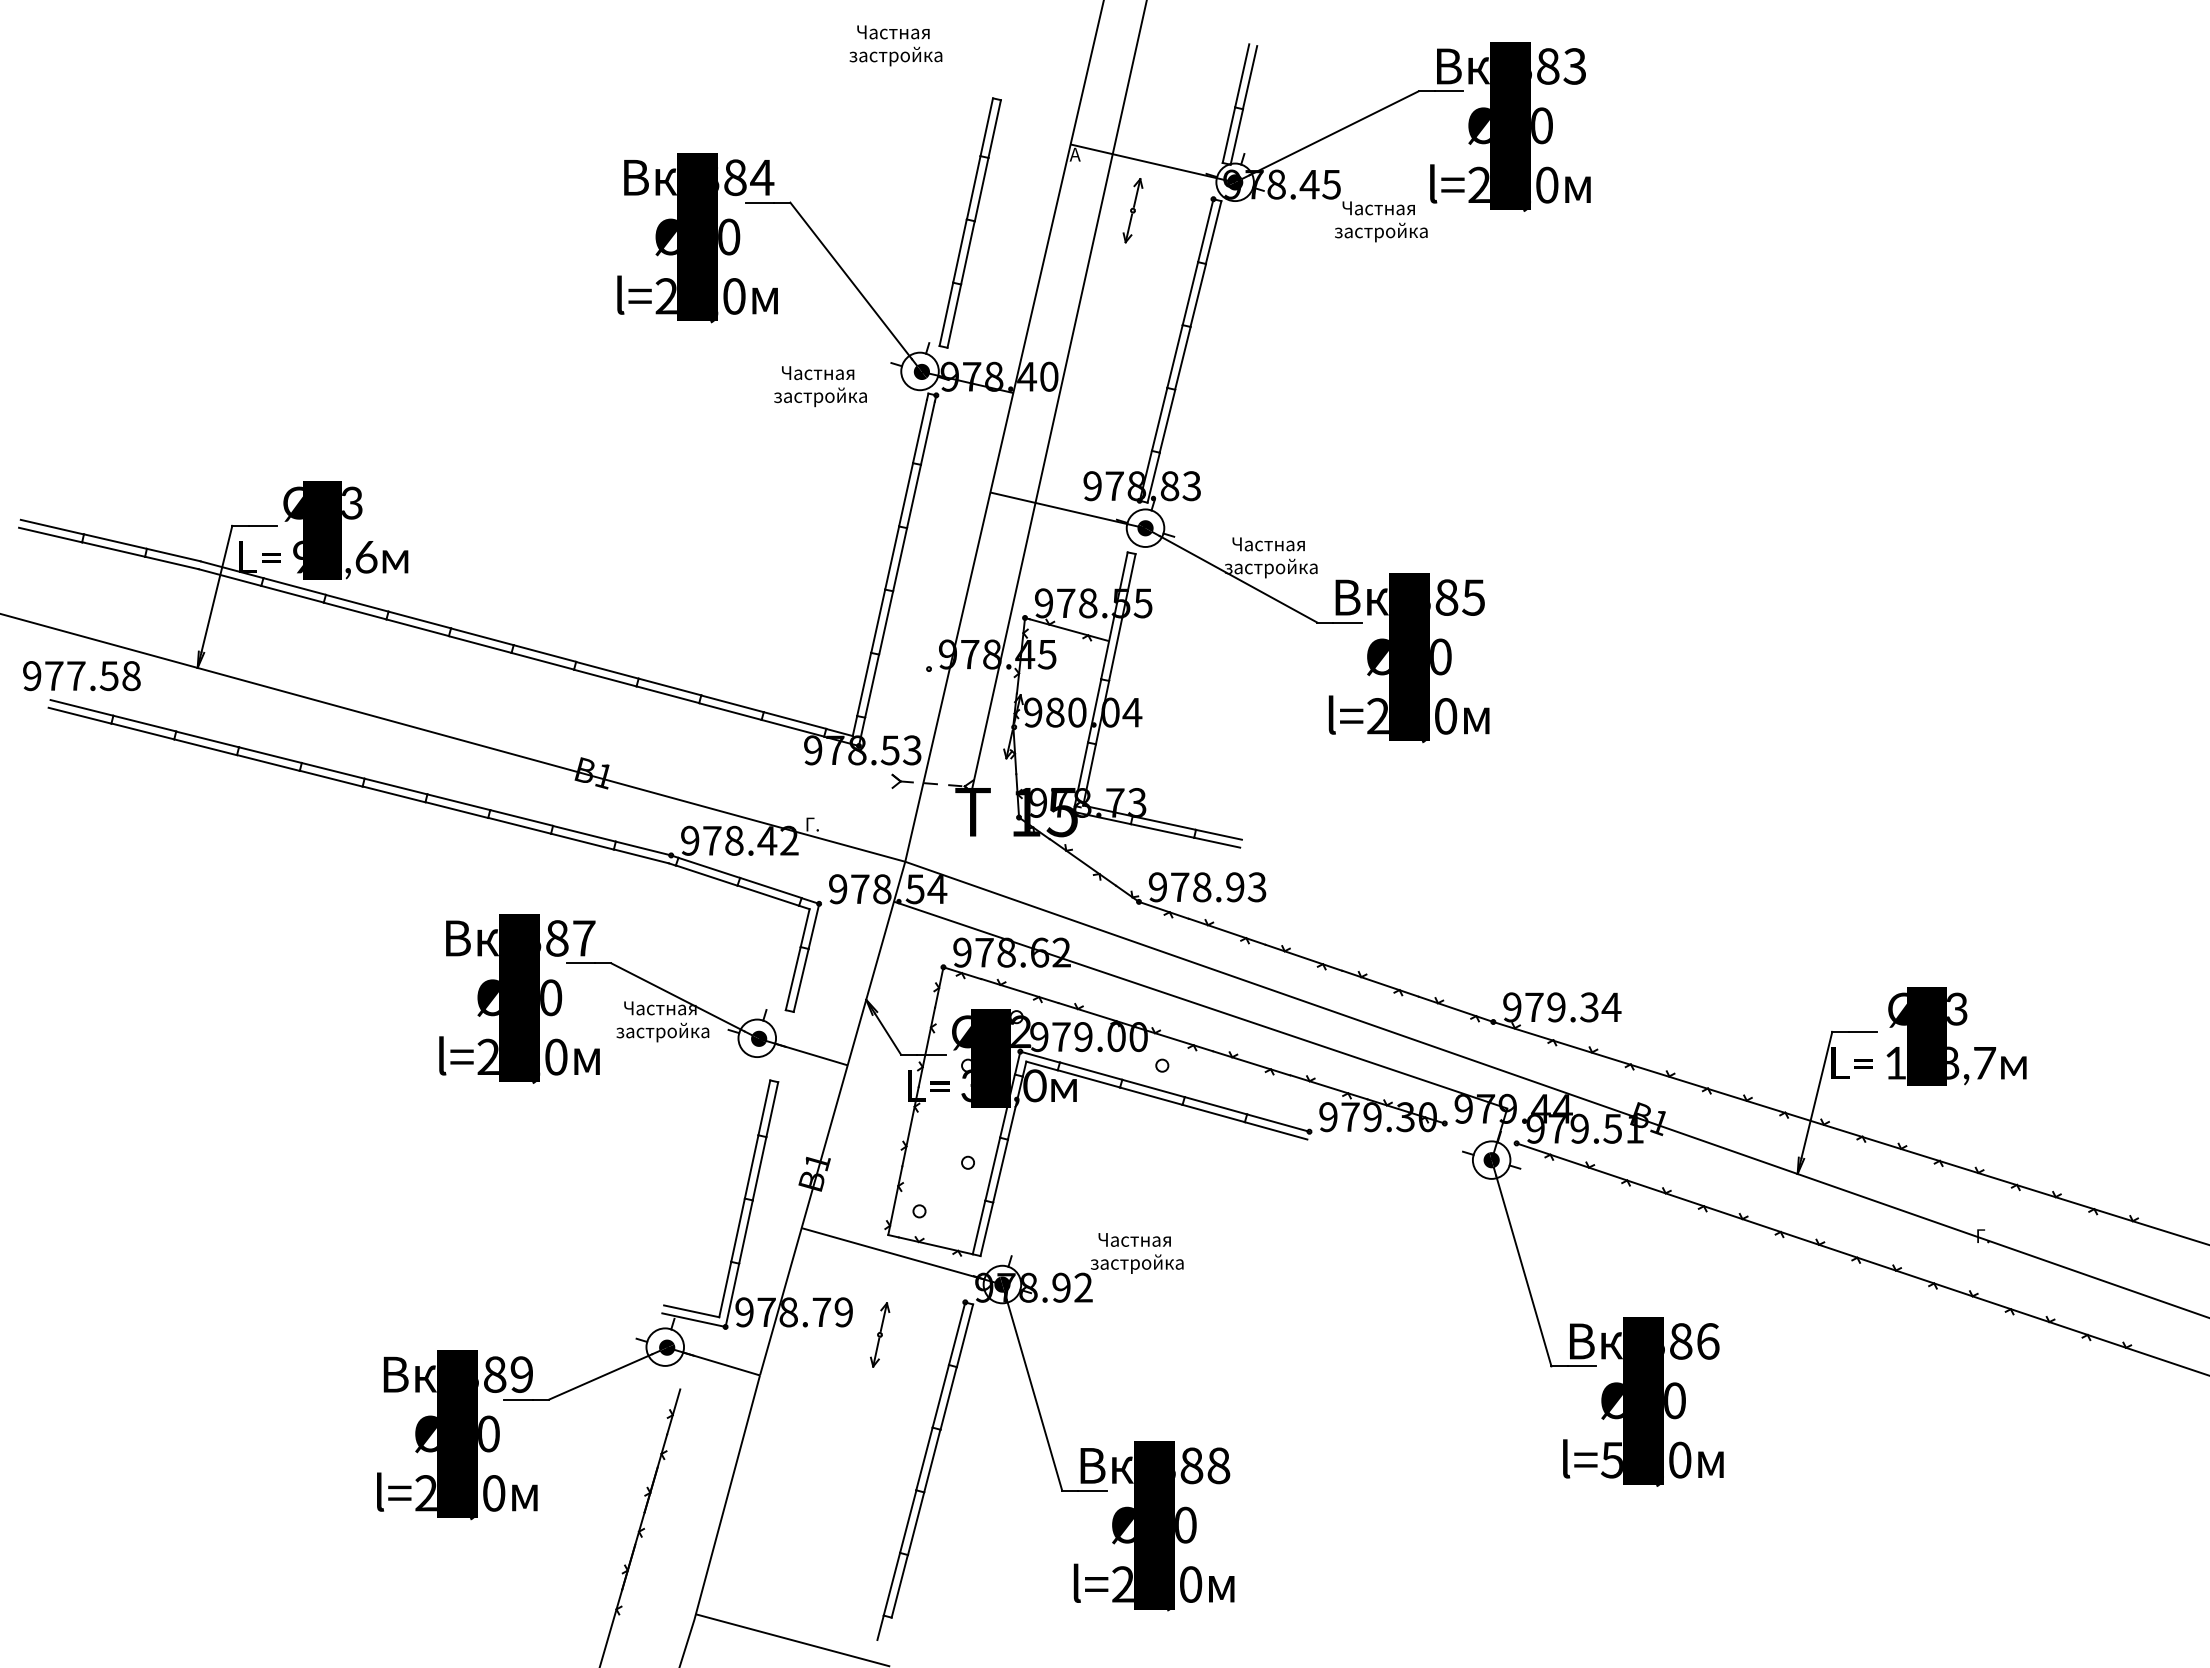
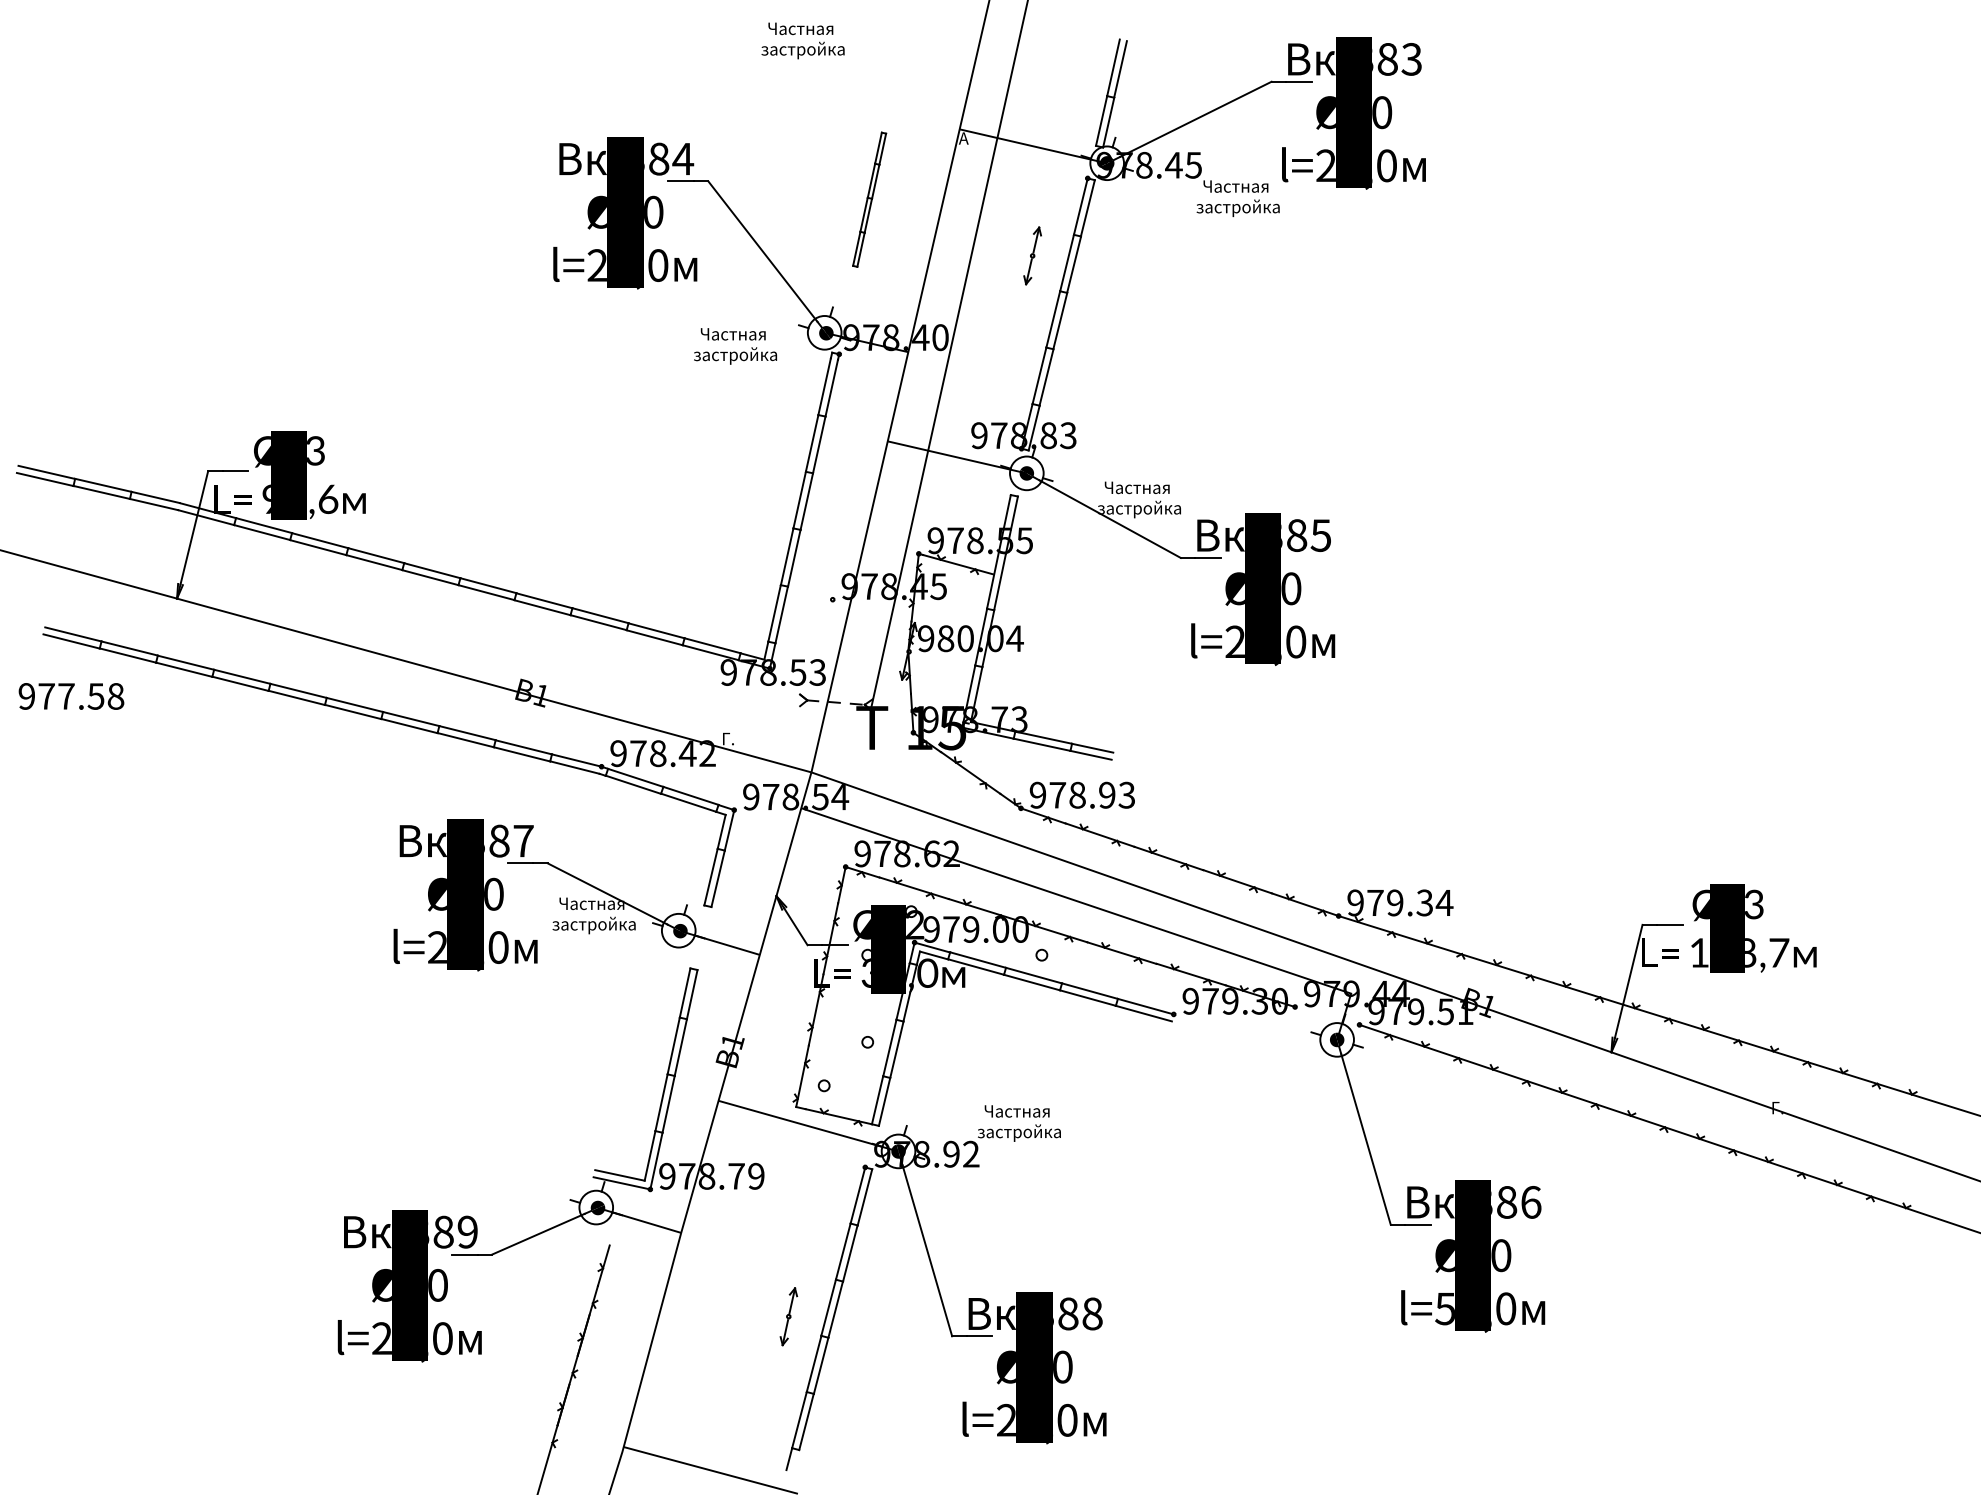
part: (1132, 210) -> (1032, 255), moved
part: (969, 222) -> (869, 199), size x0.6
text: (81, 676) -> (71, 696), moved
part: (880, 1334) -> (789, 1316), moved

